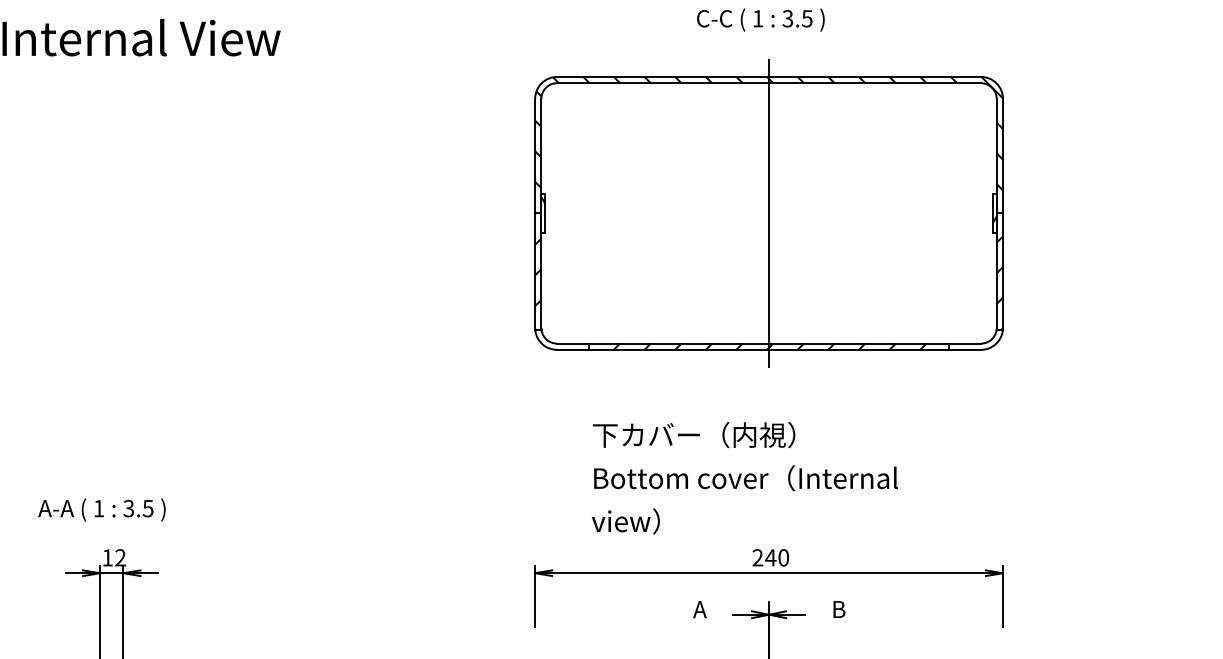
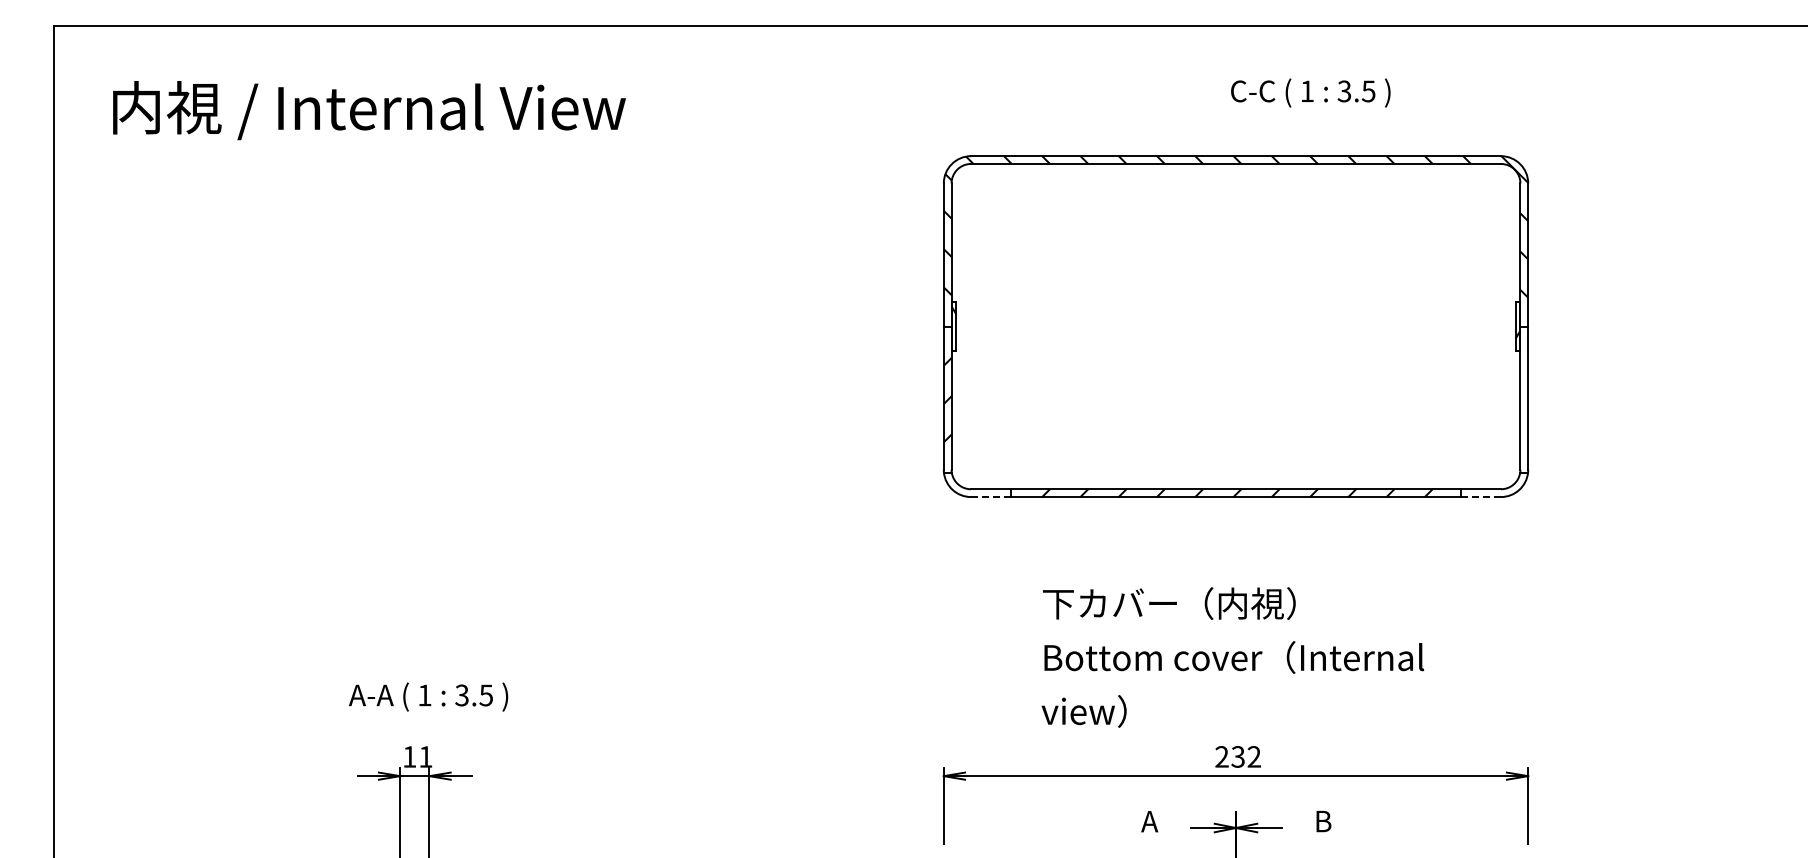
text: (760, 19) -> (1310, 92), moved
line: (769, 213) -> (1236, 326), removed
hatch: (999, 282) -> (1524, 413), removed
line: (572, 350) -> (990, 497), solid -> dashed
line: (965, 350) -> (1481, 497), solid -> dashed
text: (744, 478) -> (1232, 657), moved
text: (101, 509) -> (428, 696), moved
text: (120, 557) -> (425, 756), 12 -> 11
text: (776, 557) -> (1245, 756), 240 -> 232

